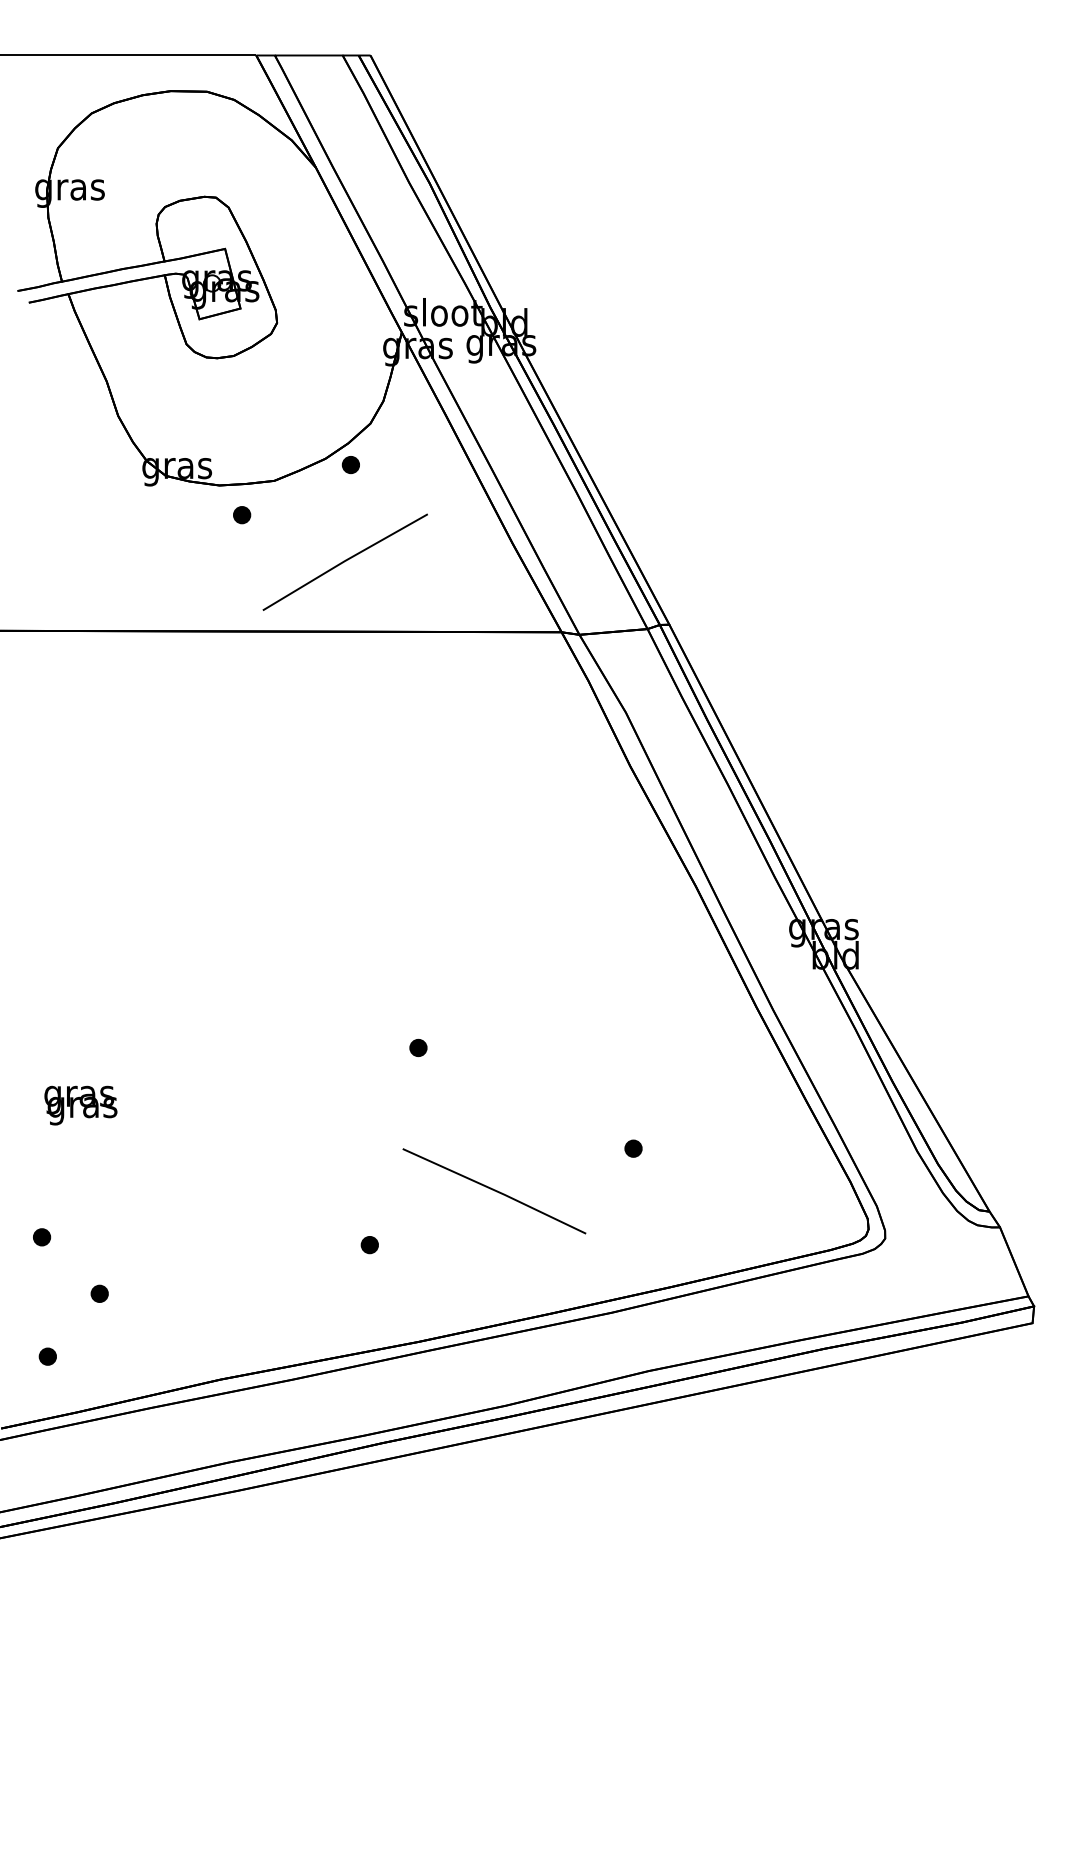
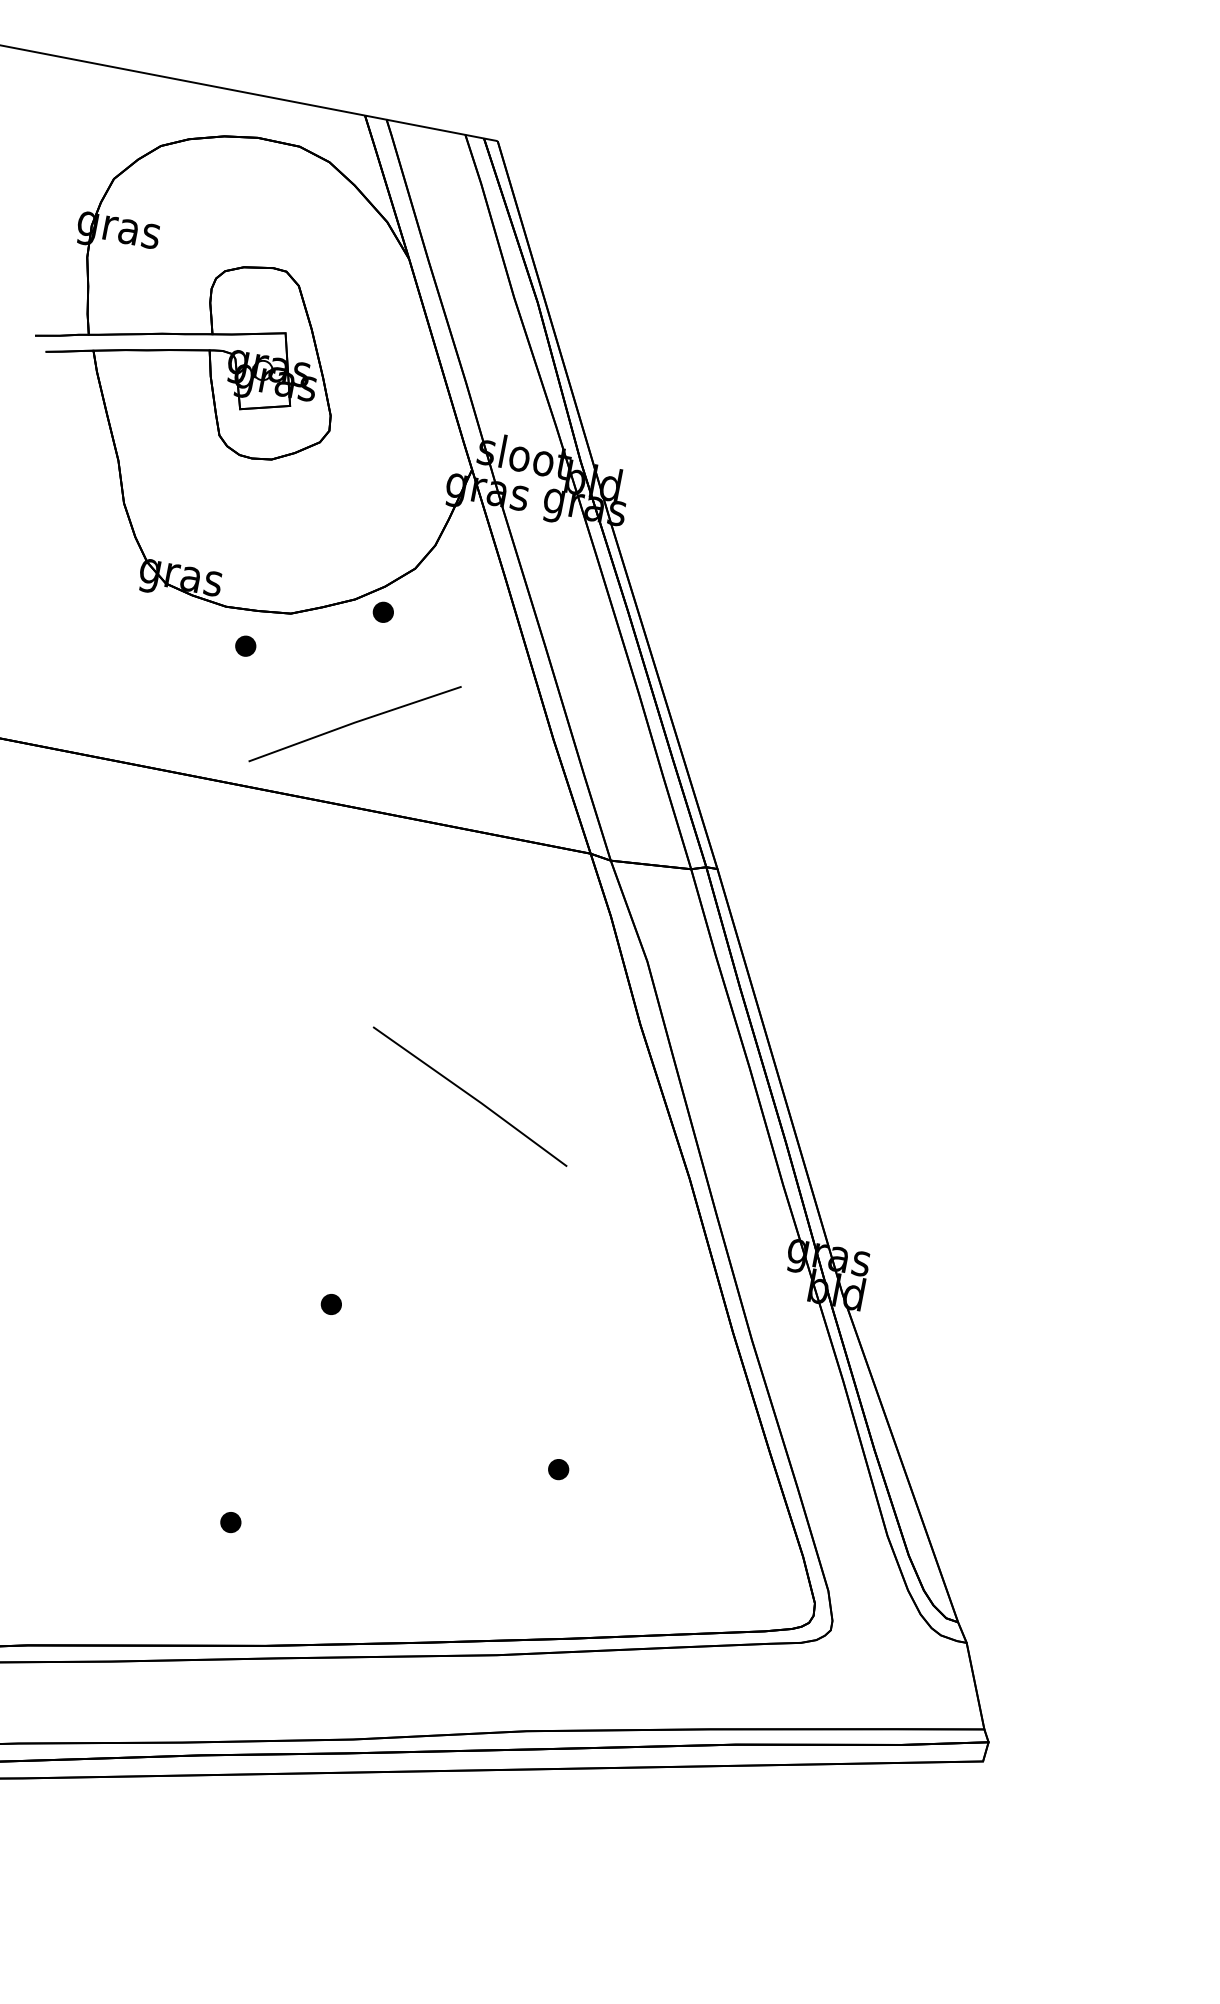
line: (494, 1191) -> (470, 1096), moved

